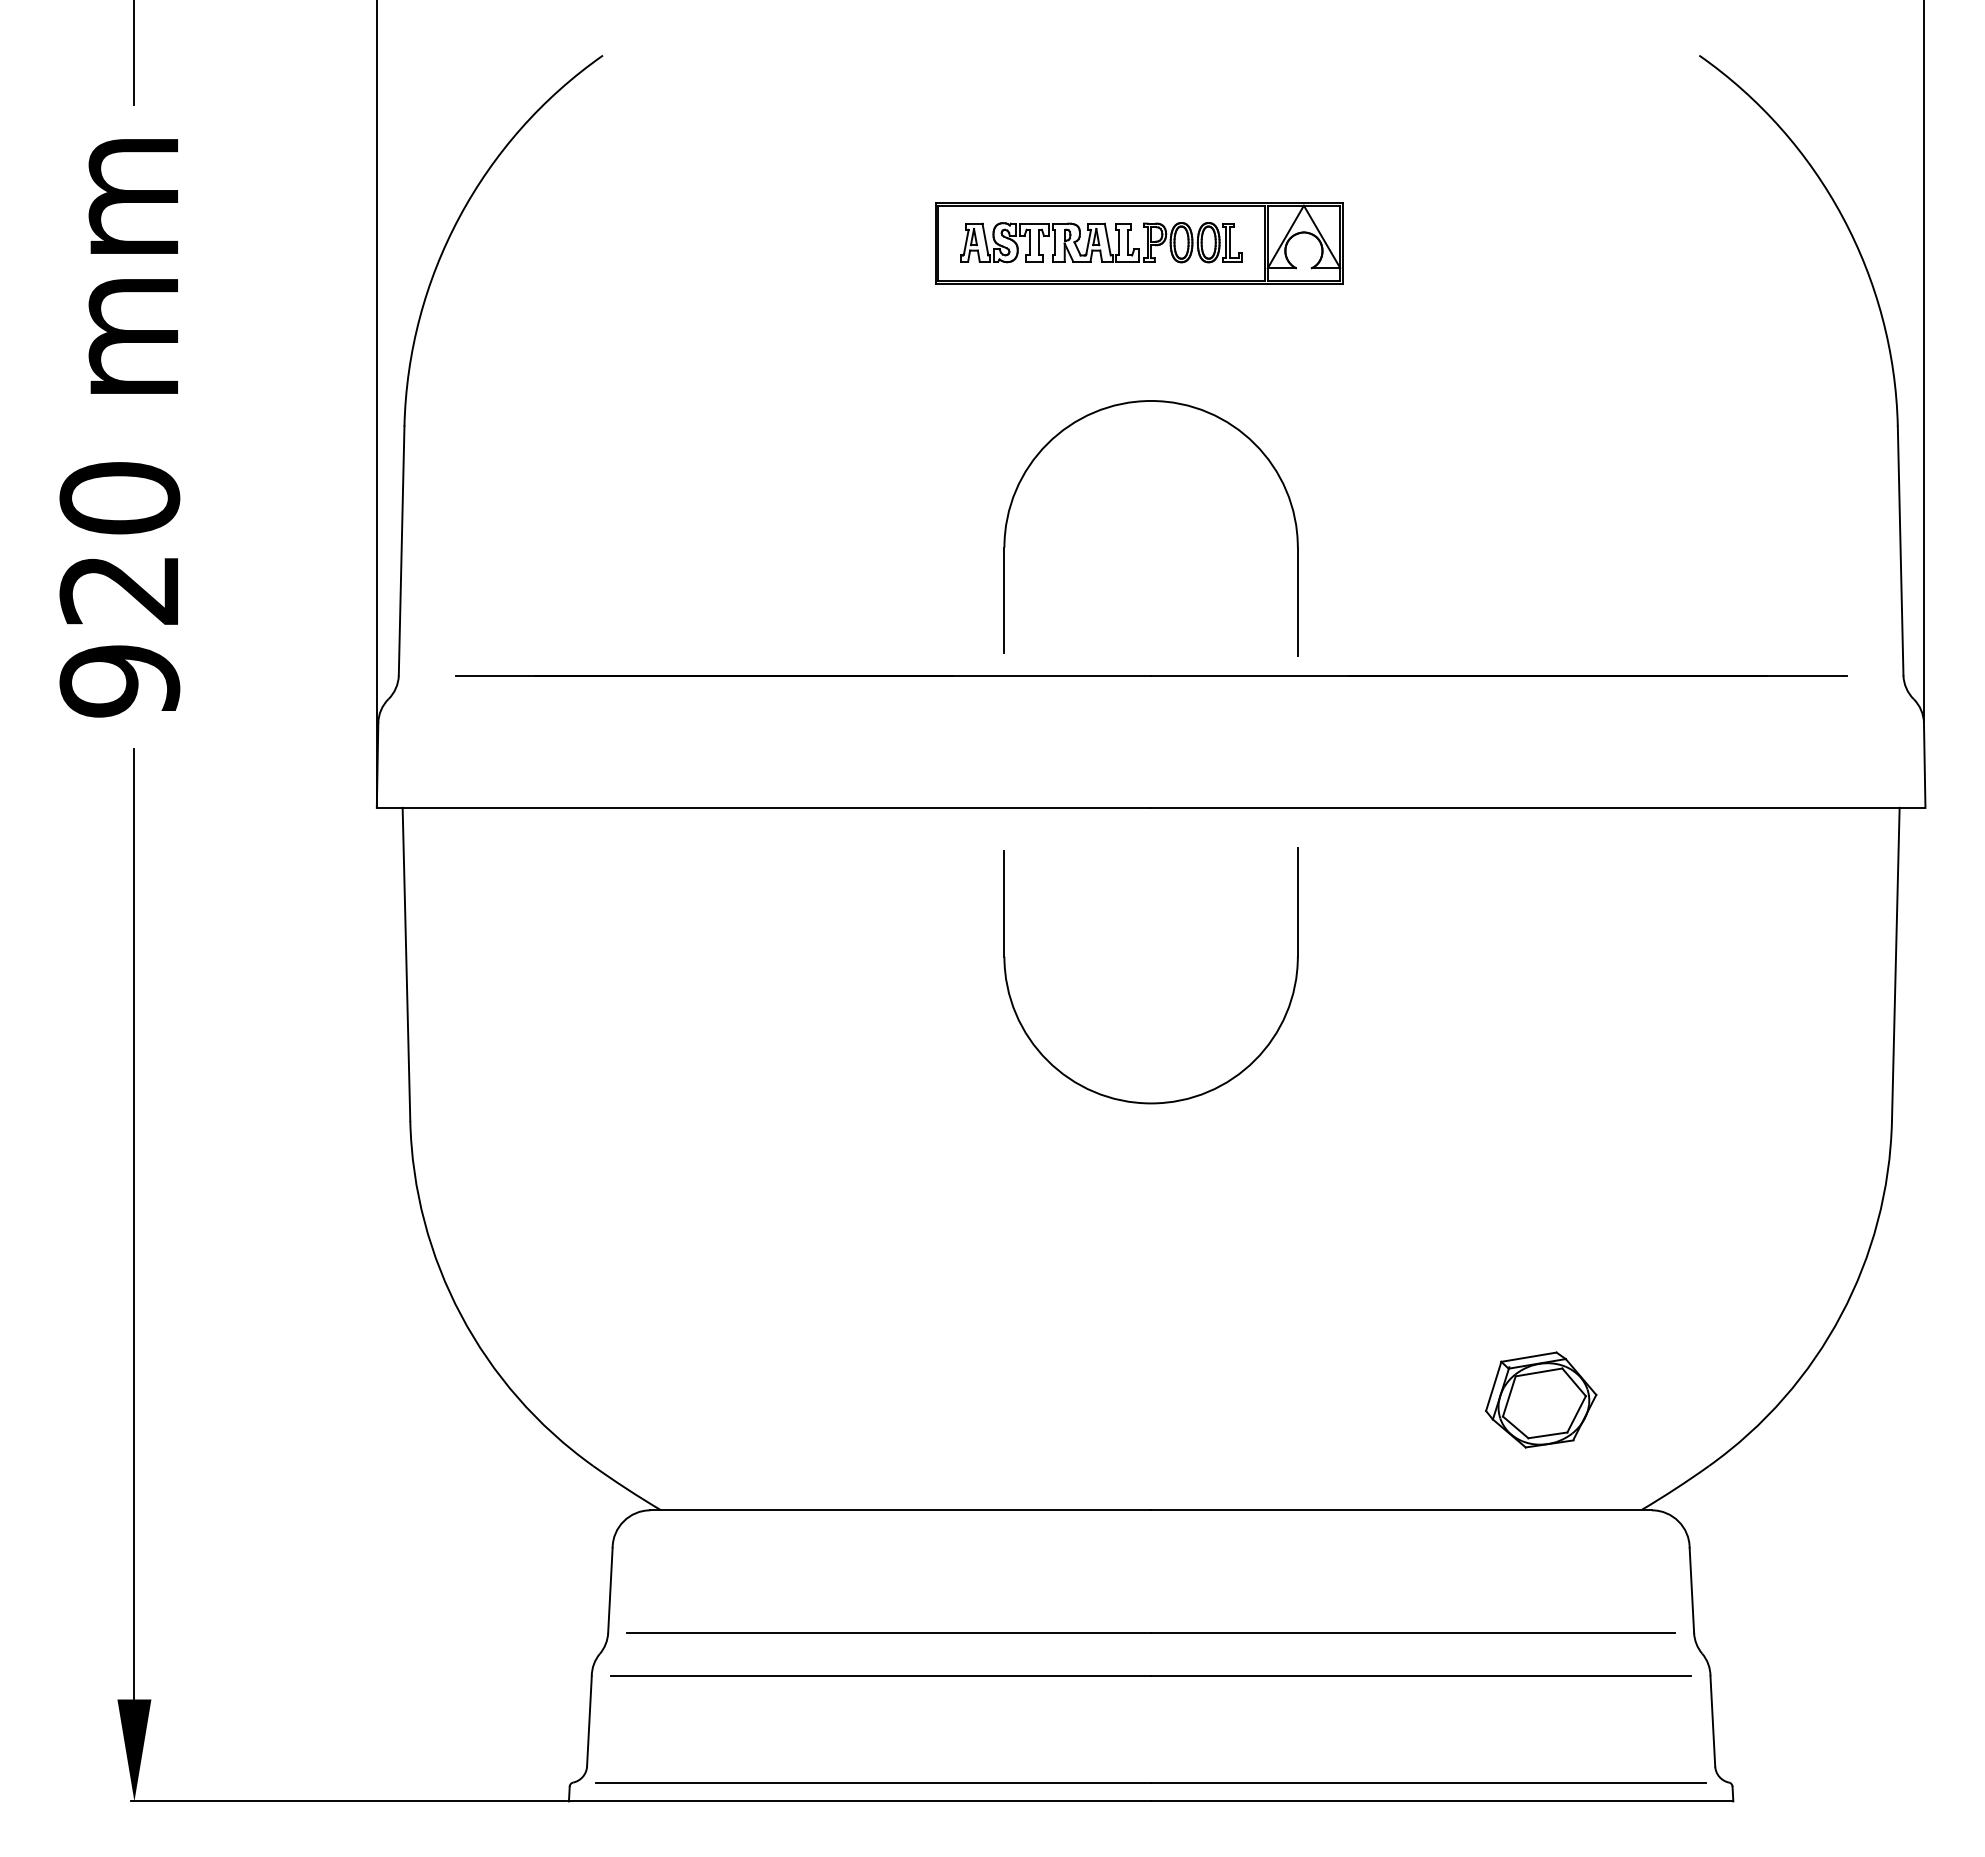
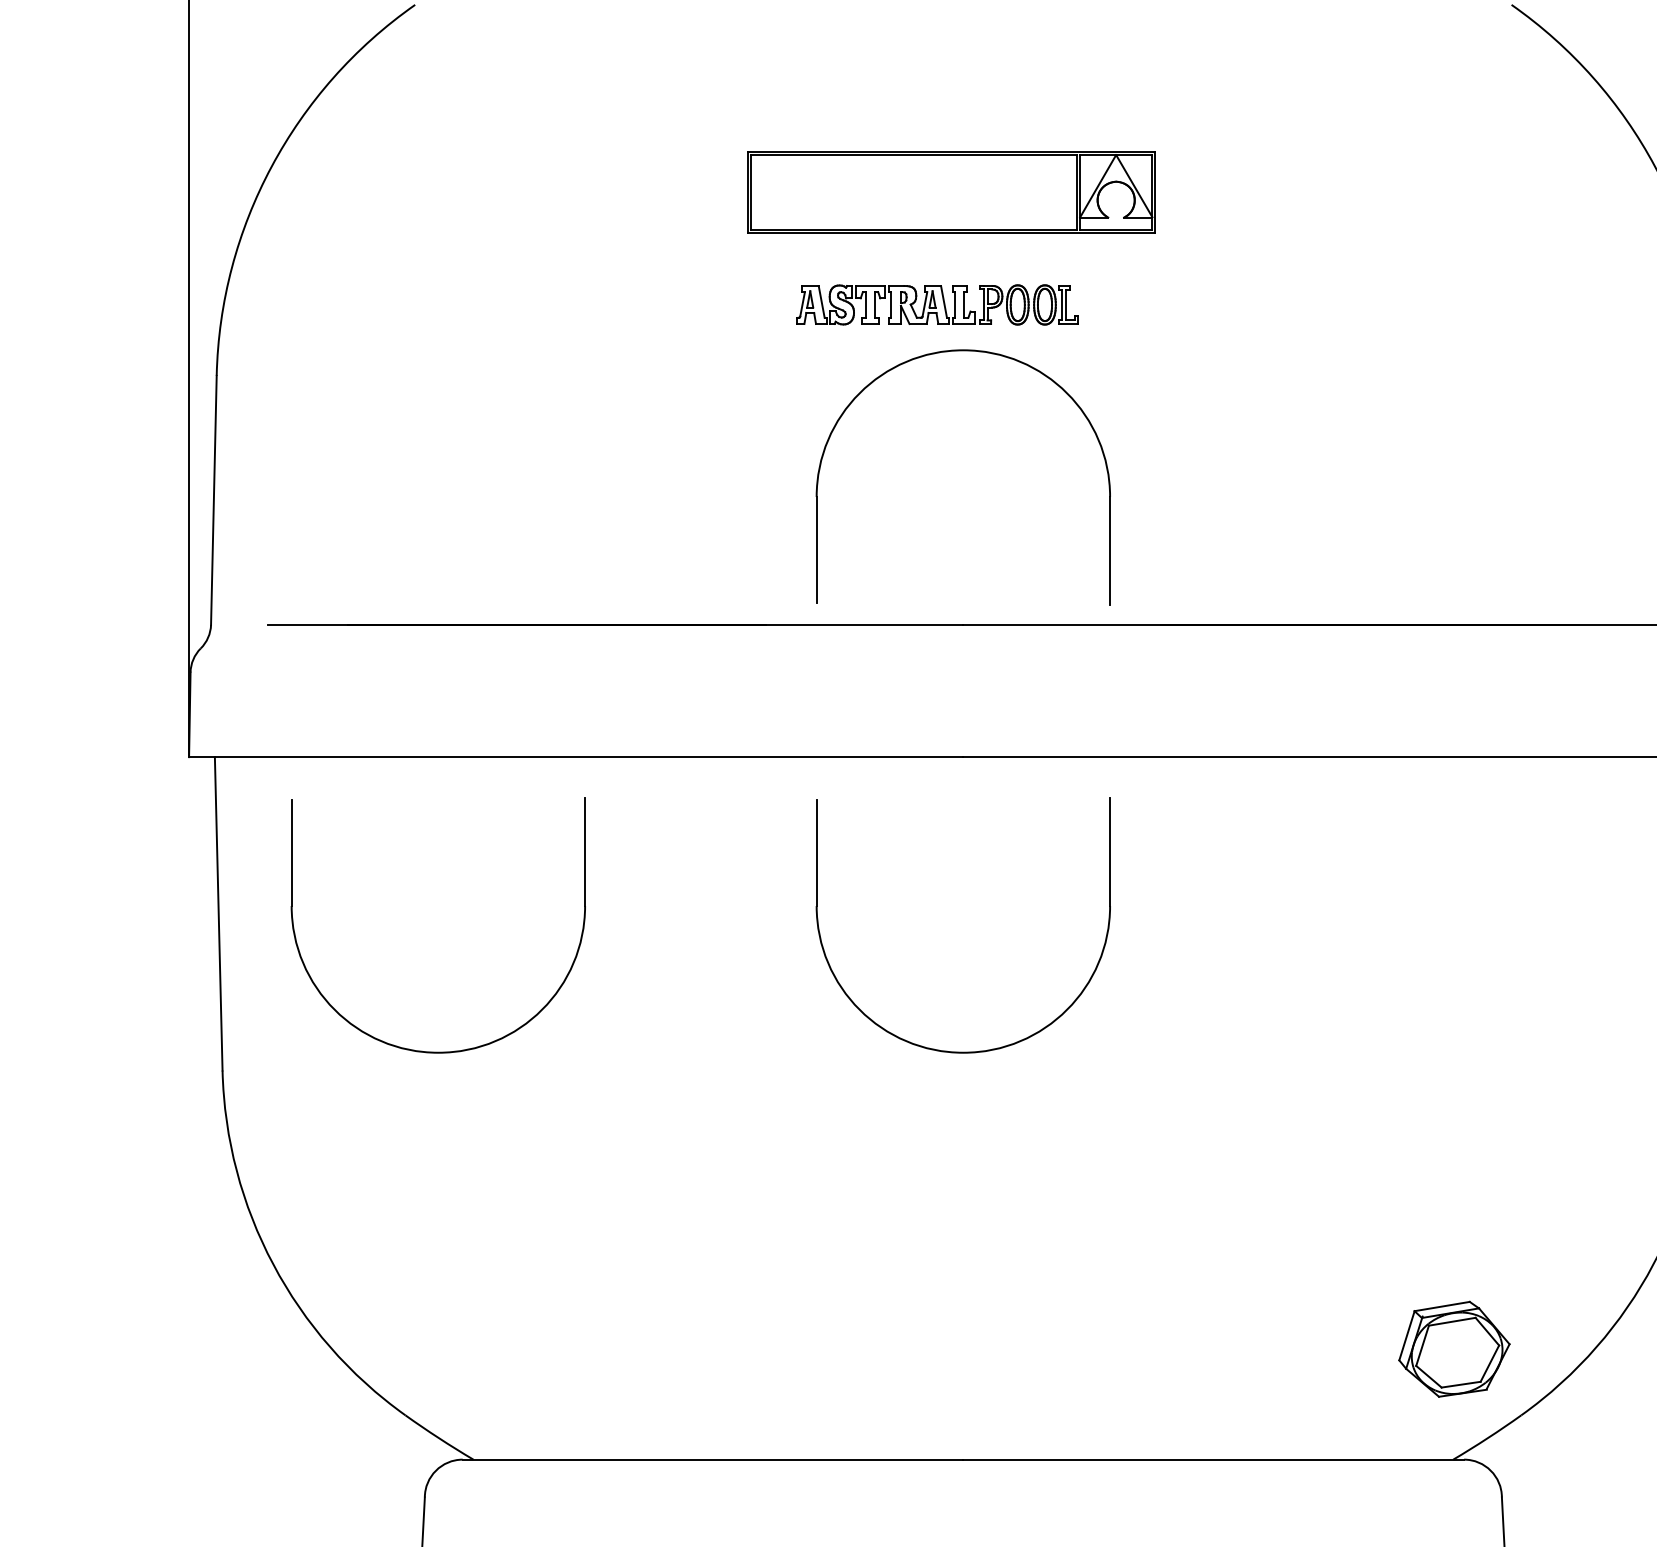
part: (1101, 242) -> (937, 304), moved
part: (612, 1101) -> (424, 1050), added
part: (1541, 1399) -> (1454, 1348), moved

